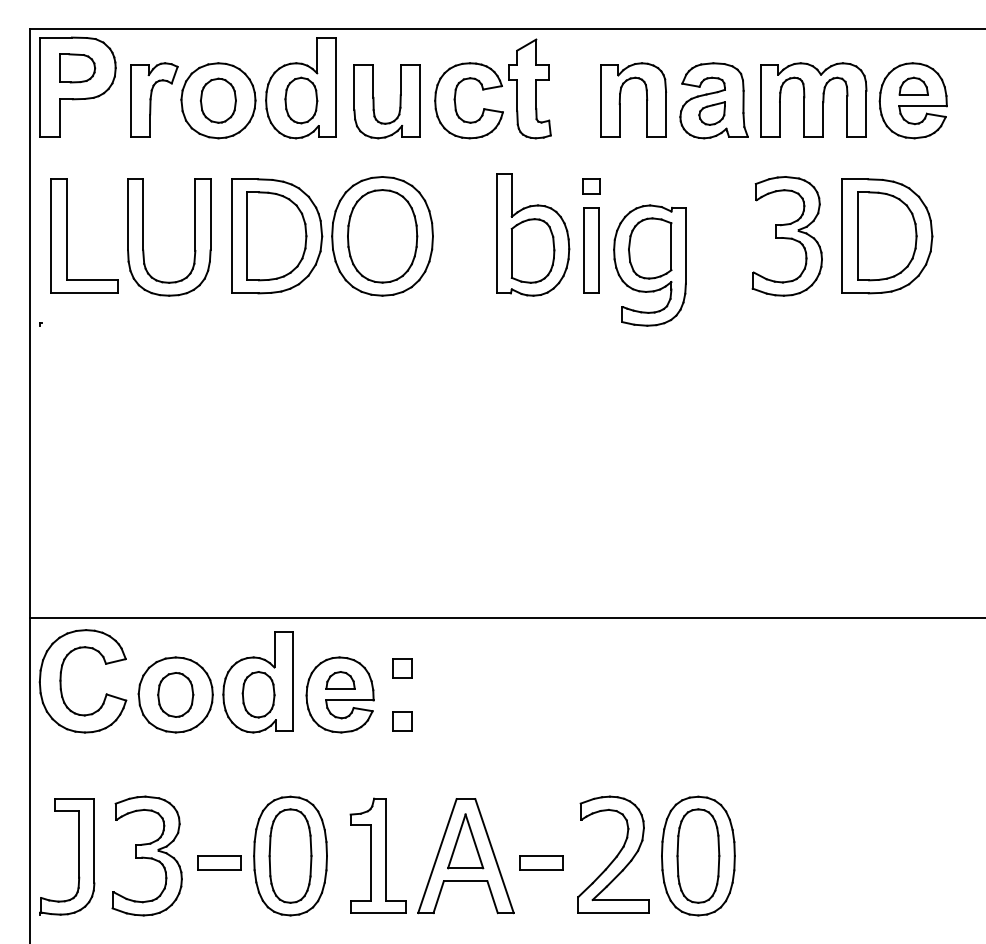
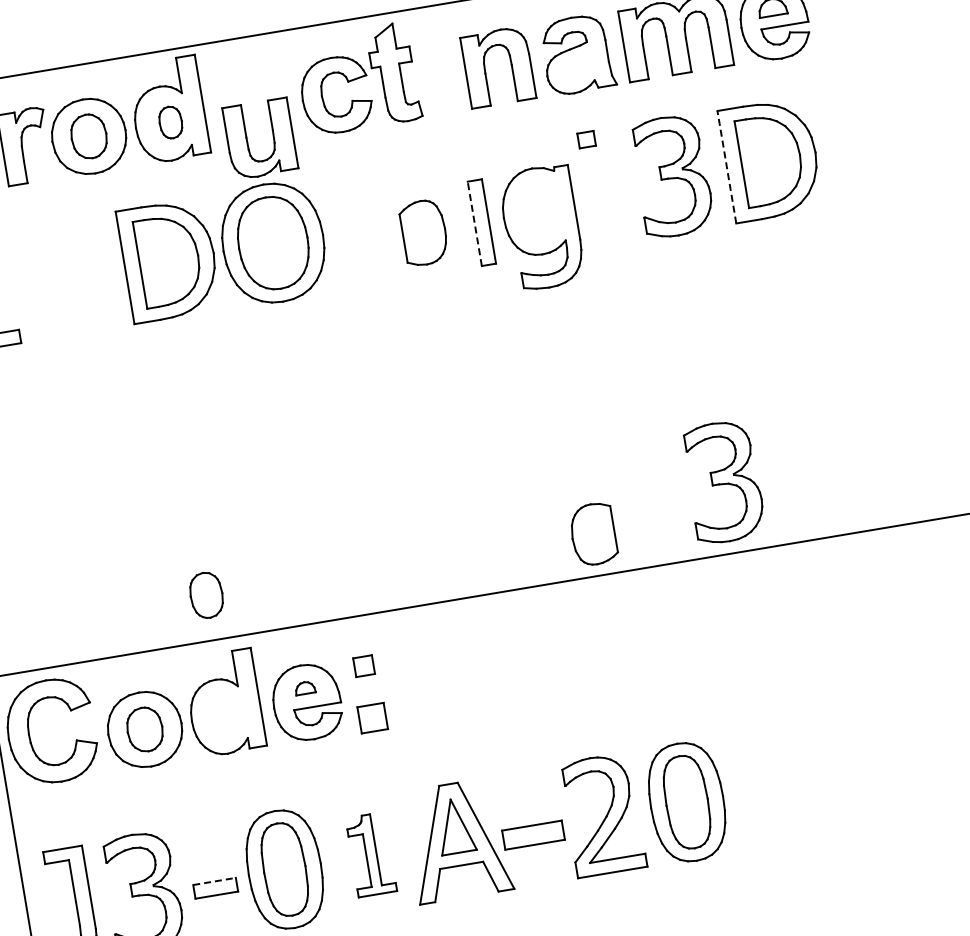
part: (301, 100) -> (170, 122), size x0.7
part: (374, 101) -> (248, 141), moved
part: (711, 113) -> (577, 67), removed
part: (591, 186) -> (586, 140), moved
part: (533, 234) -> (421, 216), removed
line: (842, 235) -> (726, 166), solid -> dashed
part: (194, 237) -> (88, 275), removed
part: (650, 248) -> (593, 534), moved
line: (584, 250) -> (474, 223), solid -> dashed
part: (786, 546) -> (722, 482), added
part: (340, 680) -> (305, 688), size x0.7
part: (258, 694) -> (206, 595), moved
part: (402, 721) -> (373, 718), size x1.4
part: (377, 855) -> (370, 854), size x0.7
line: (219, 856) -> (214, 881), solid -> dashed
part: (541, 862) -> (533, 834), size x1.4

